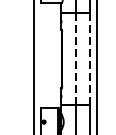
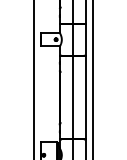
line: (75, 59) -> (72, 97), dashed -> solid
line: (90, 59) -> (86, 97), dashed -> solid

